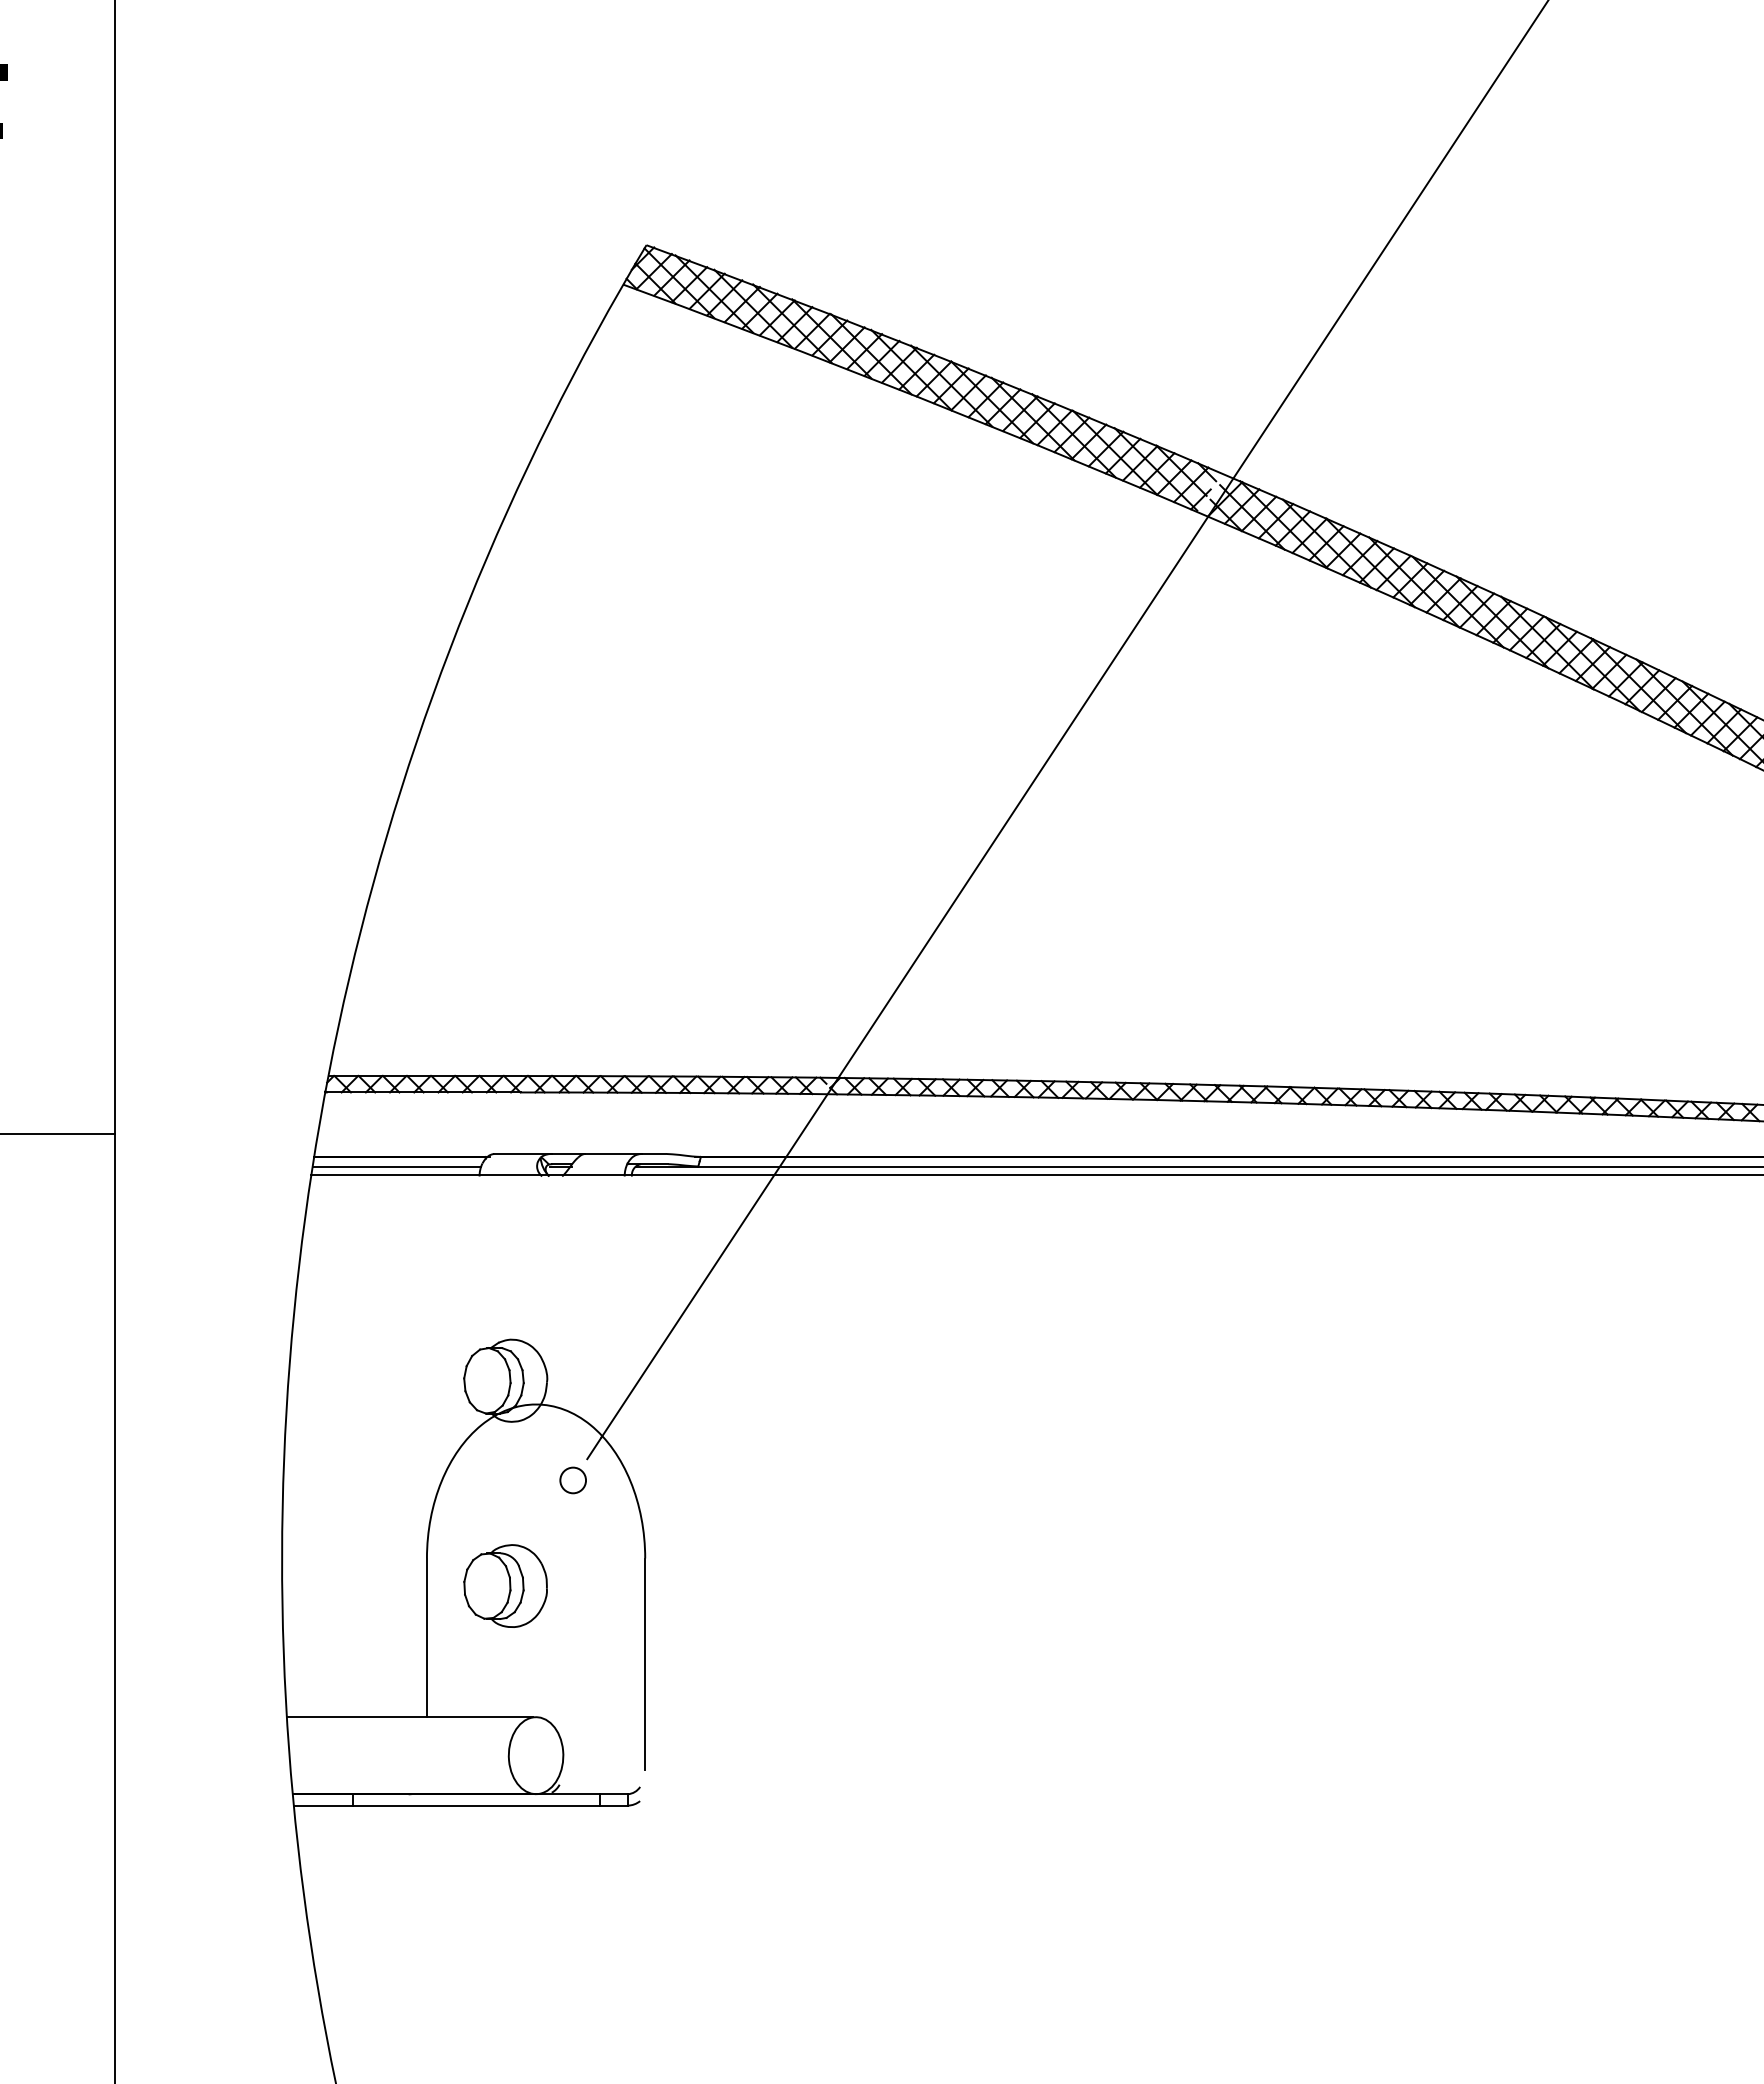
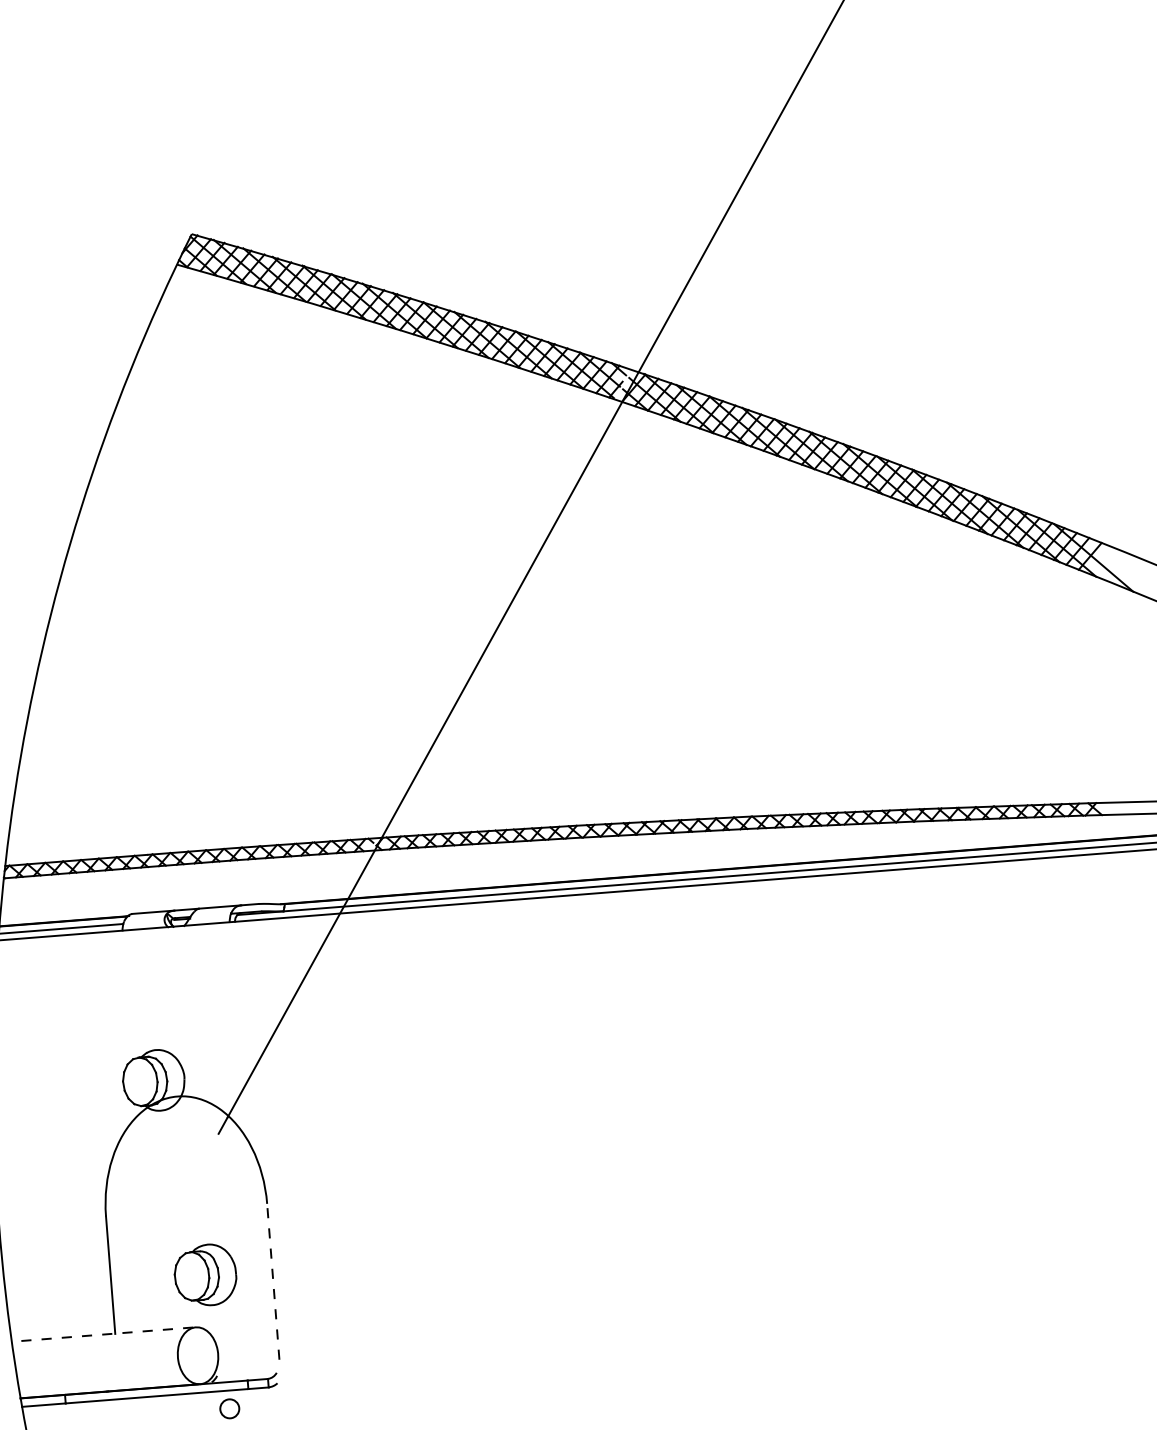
circle: (572, 1480) -> (229, 1408), moved
part: (505, 1585) -> (205, 1274), moved
line: (645, 1664) -> (273, 1282), solid -> dashed
line: (409, 1717) -> (102, 1334), solid -> dashed

